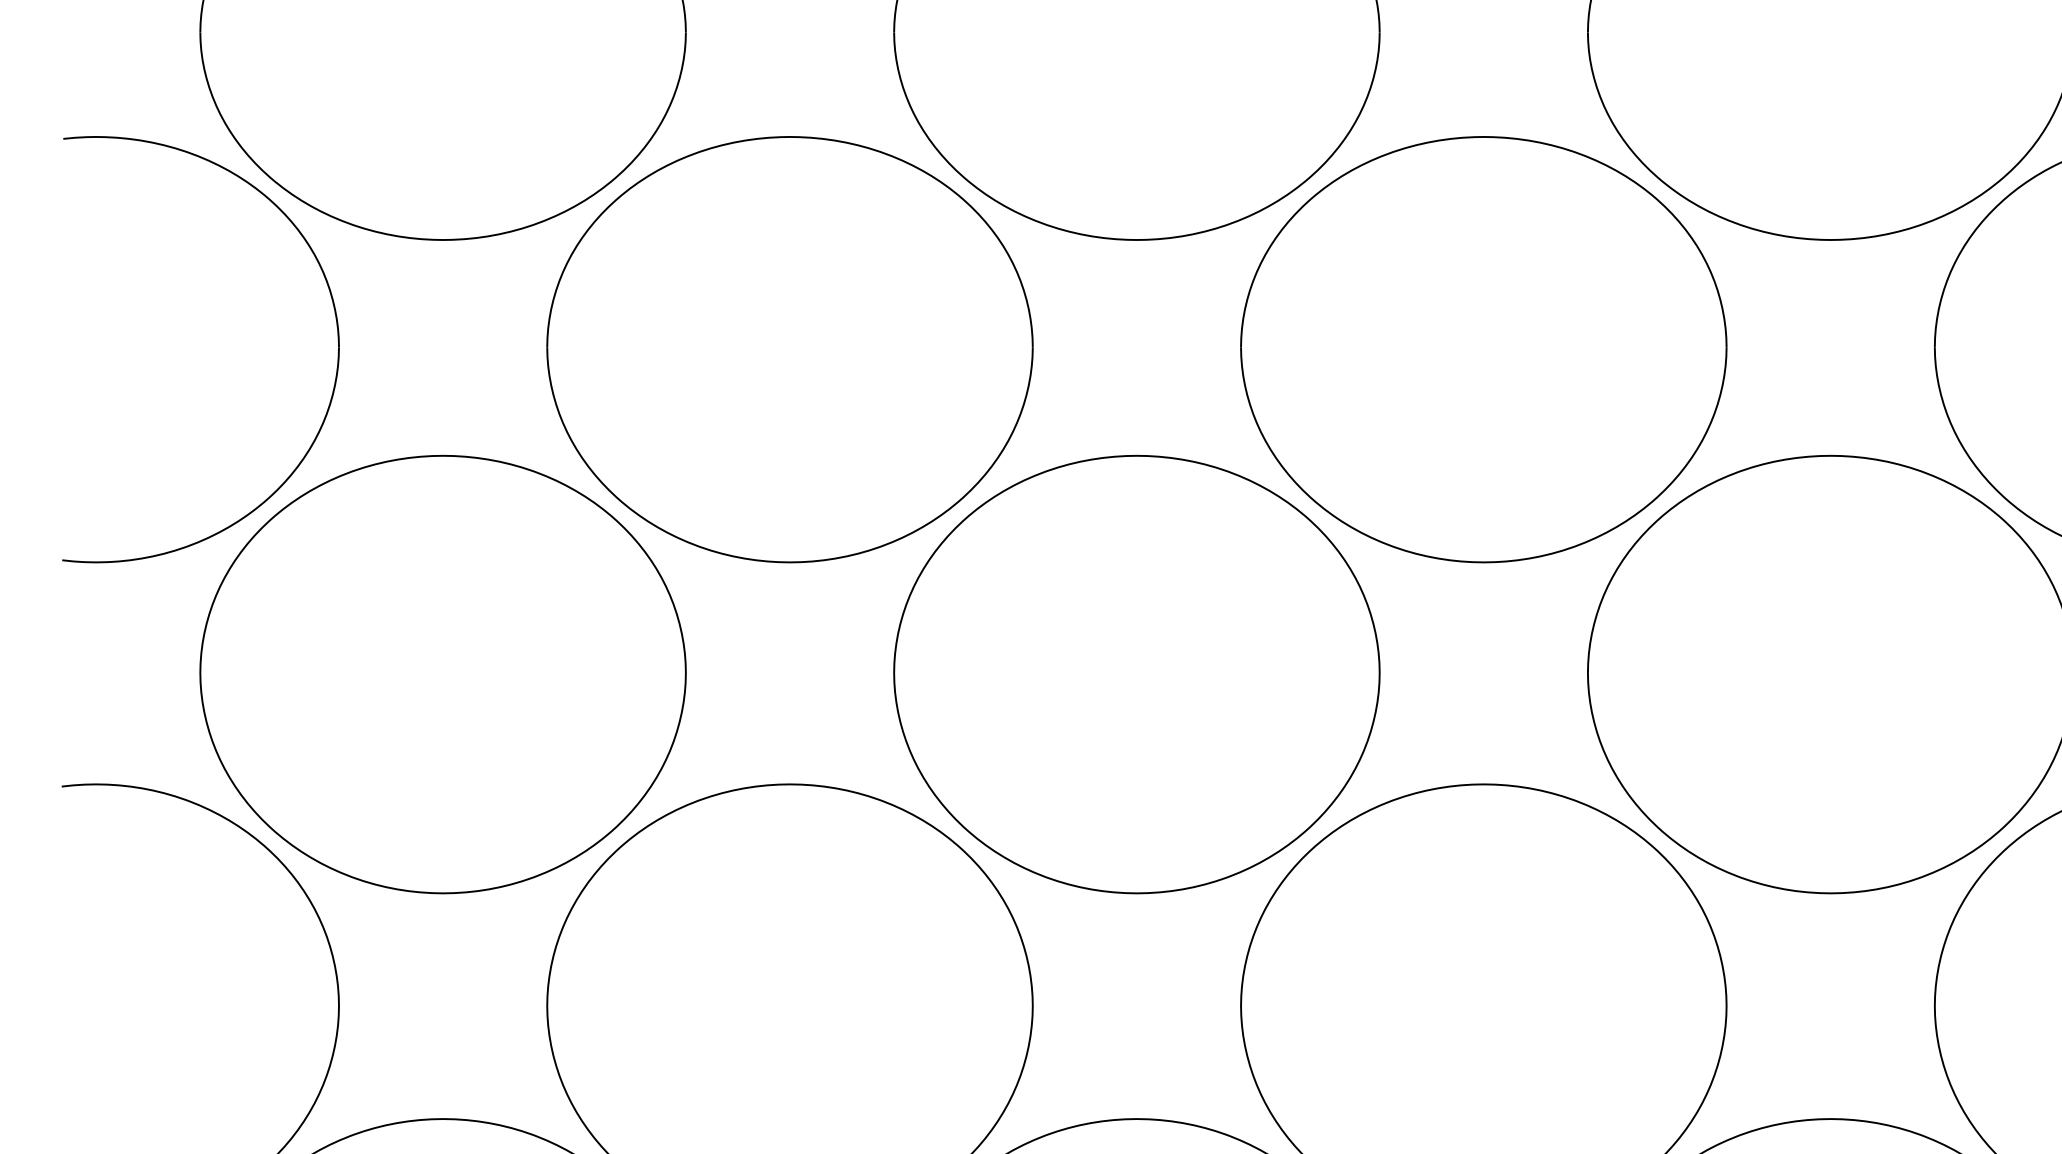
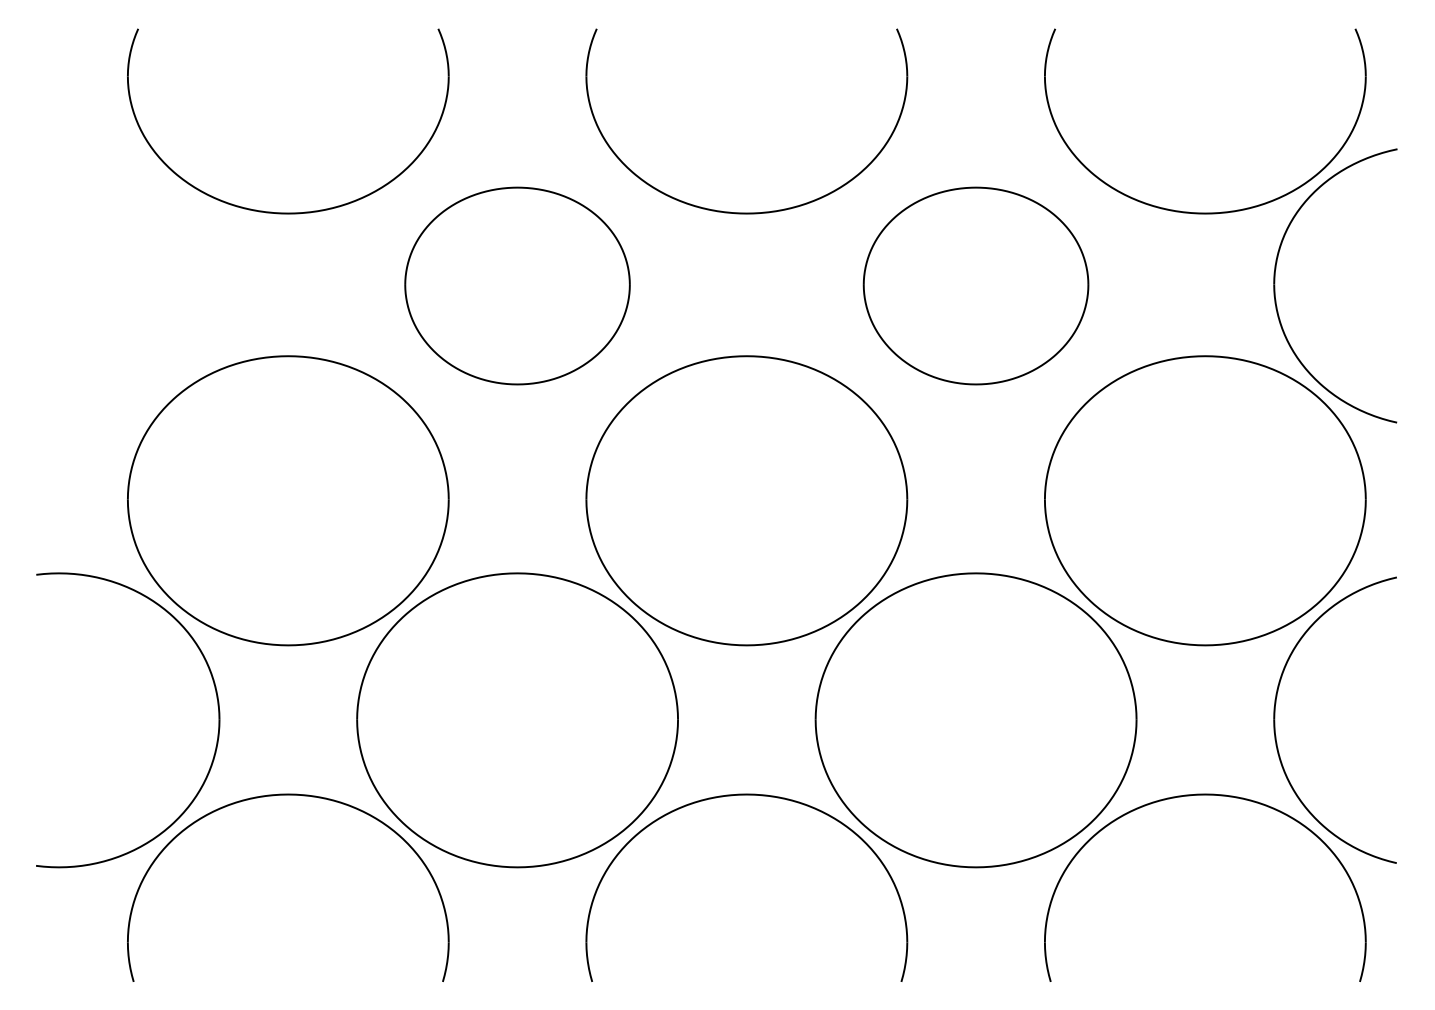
part: (789, 348) -> (517, 285), size x0.7
part: (1482, 348) -> (975, 285), size x0.7
part: (335, 366) -> (217, 297), removed

